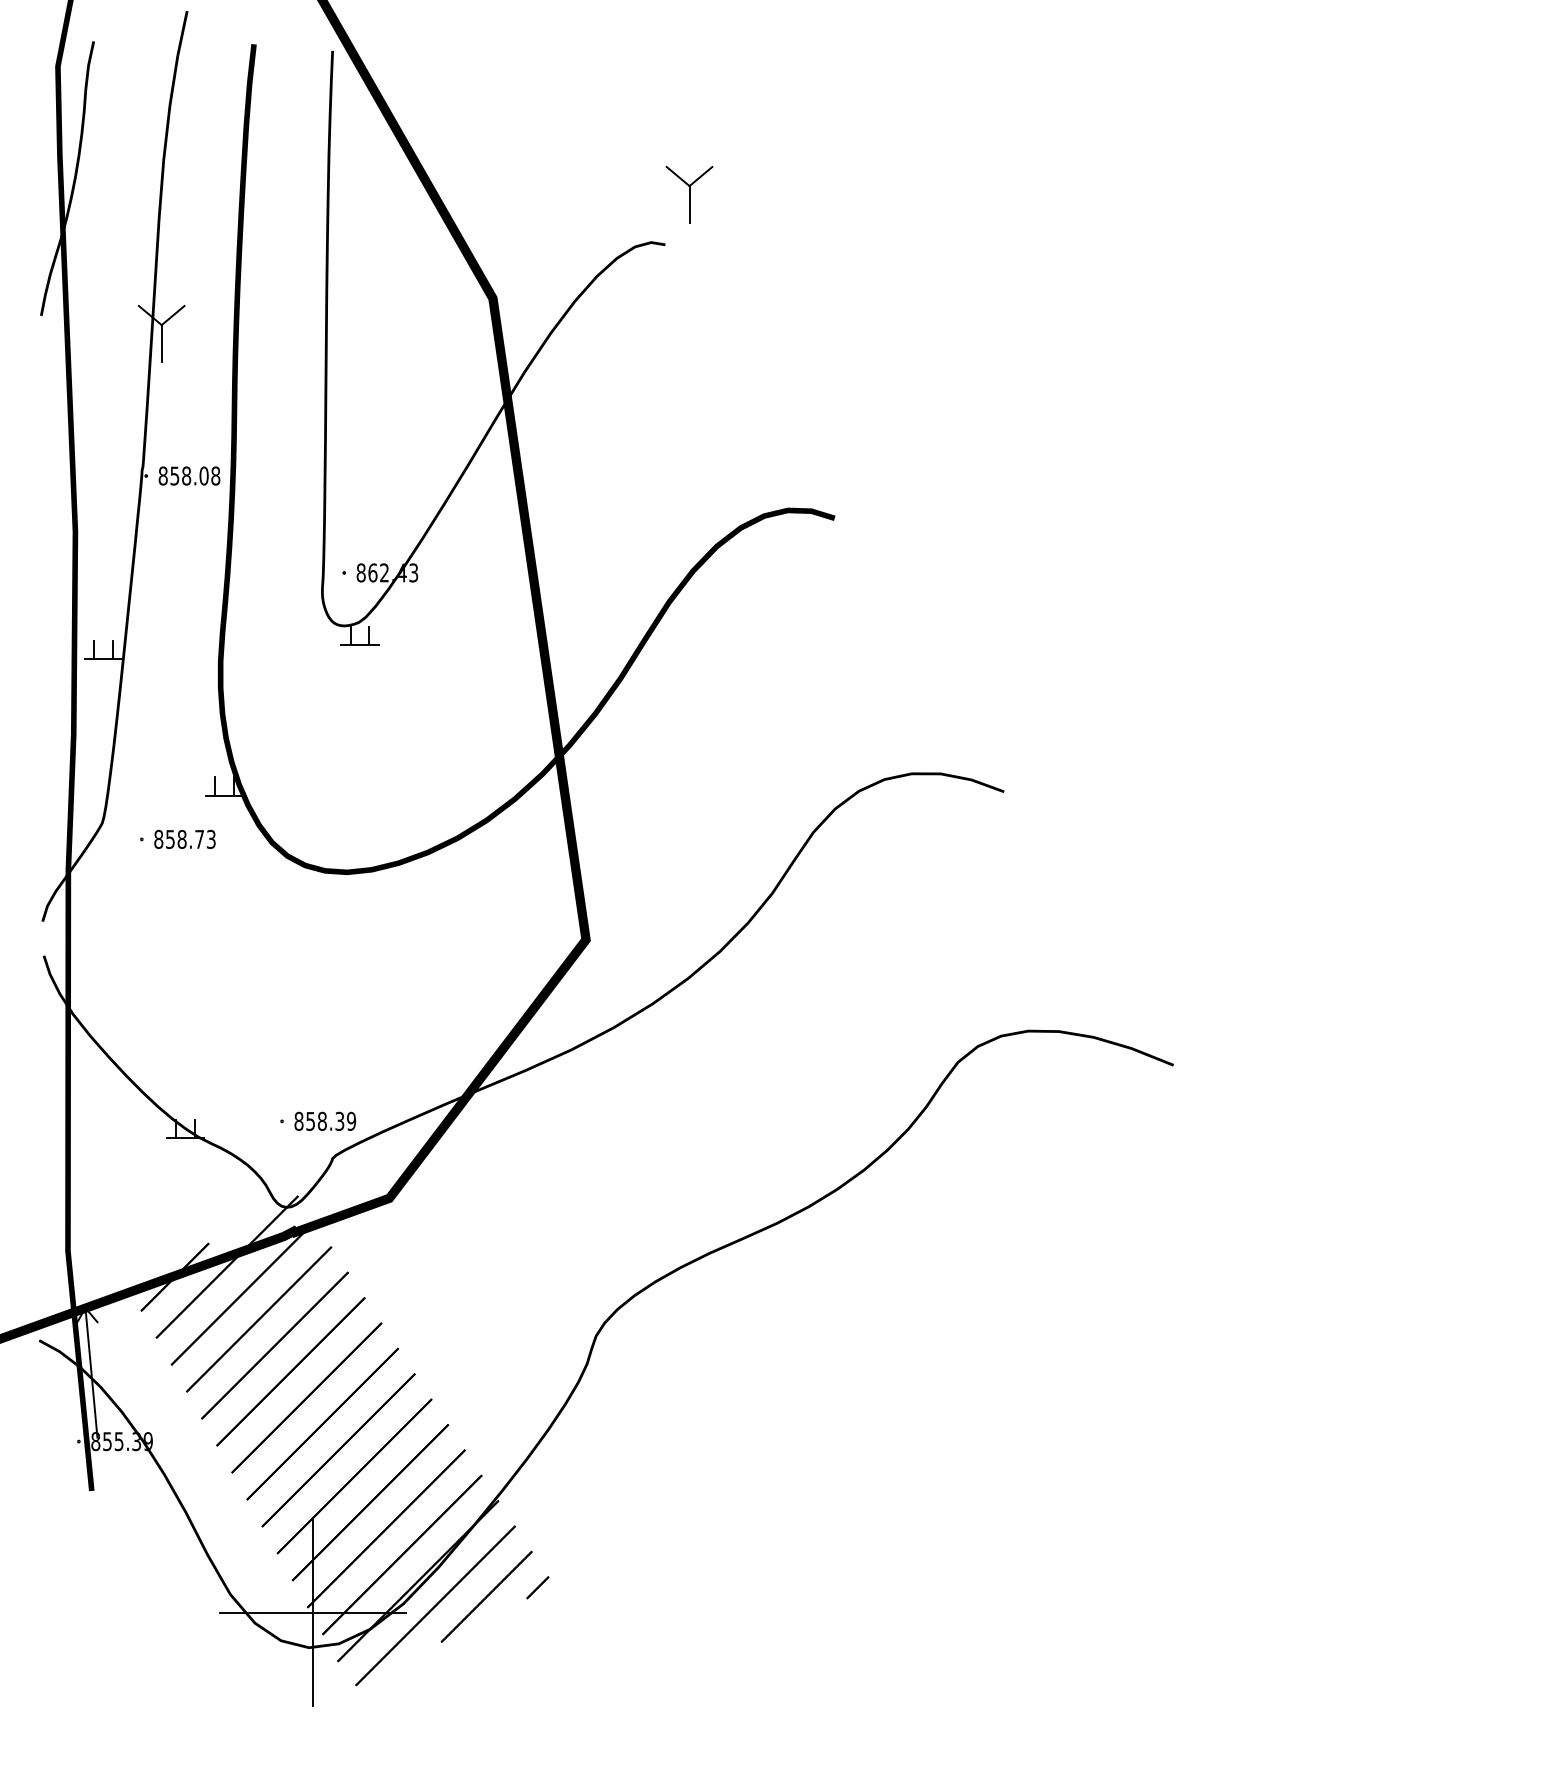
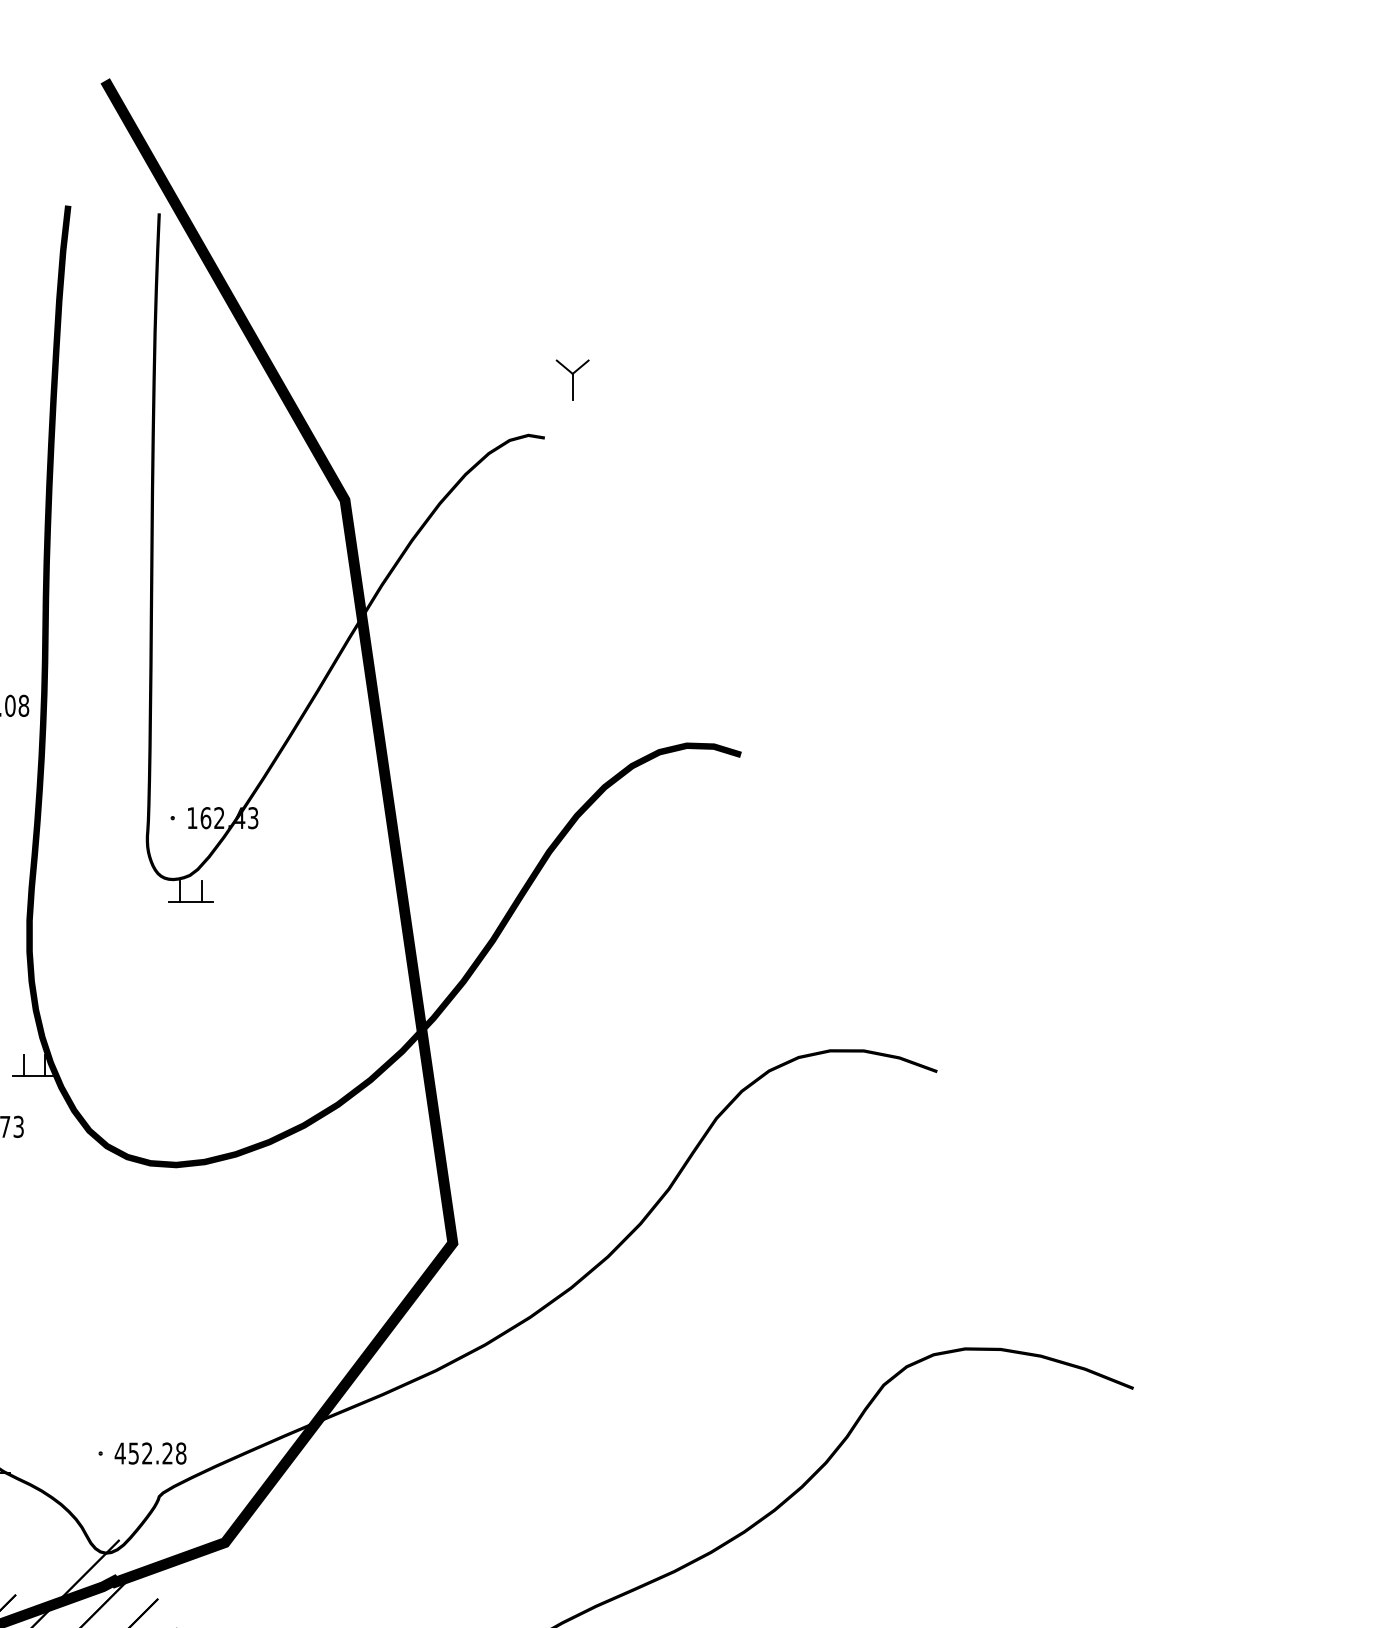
part: (689, 194) -> (572, 379), size x0.6
text: (360, 572) -> (191, 817), 862.43 -> 162.43
text: (325, 1120) -> (151, 1452), 858.39 -> 452.28

